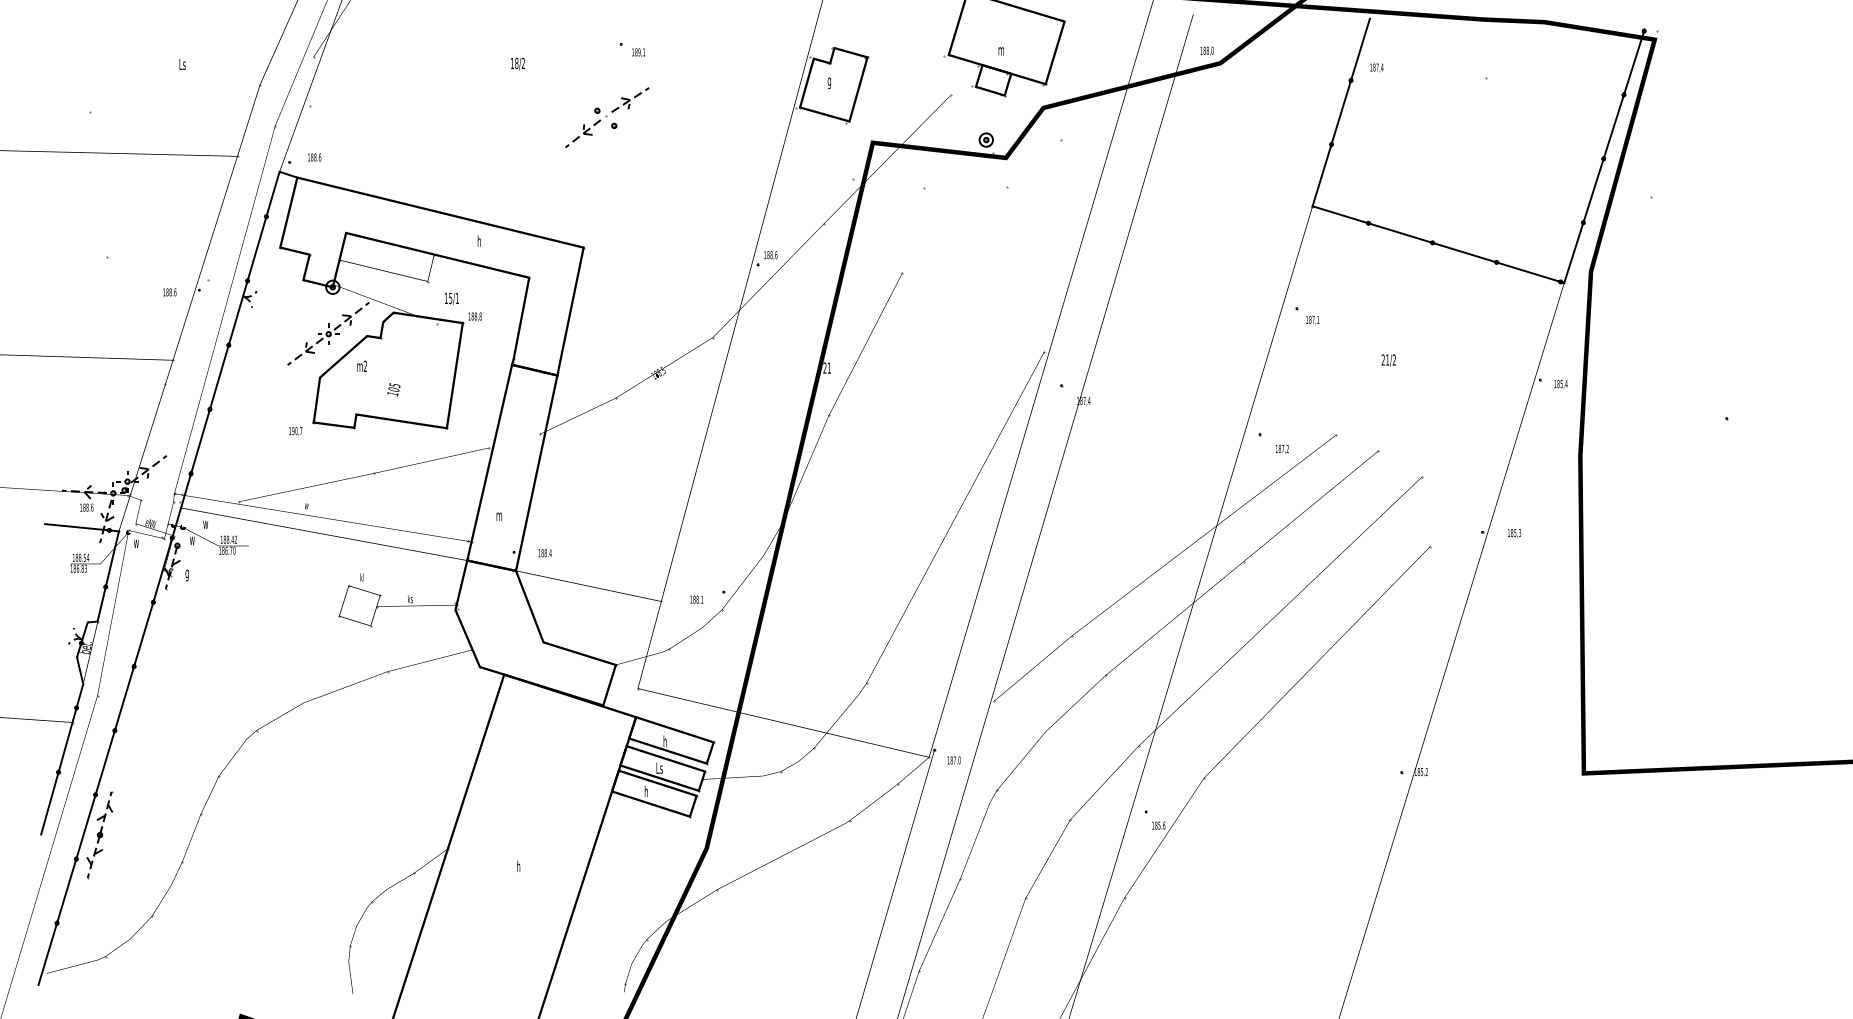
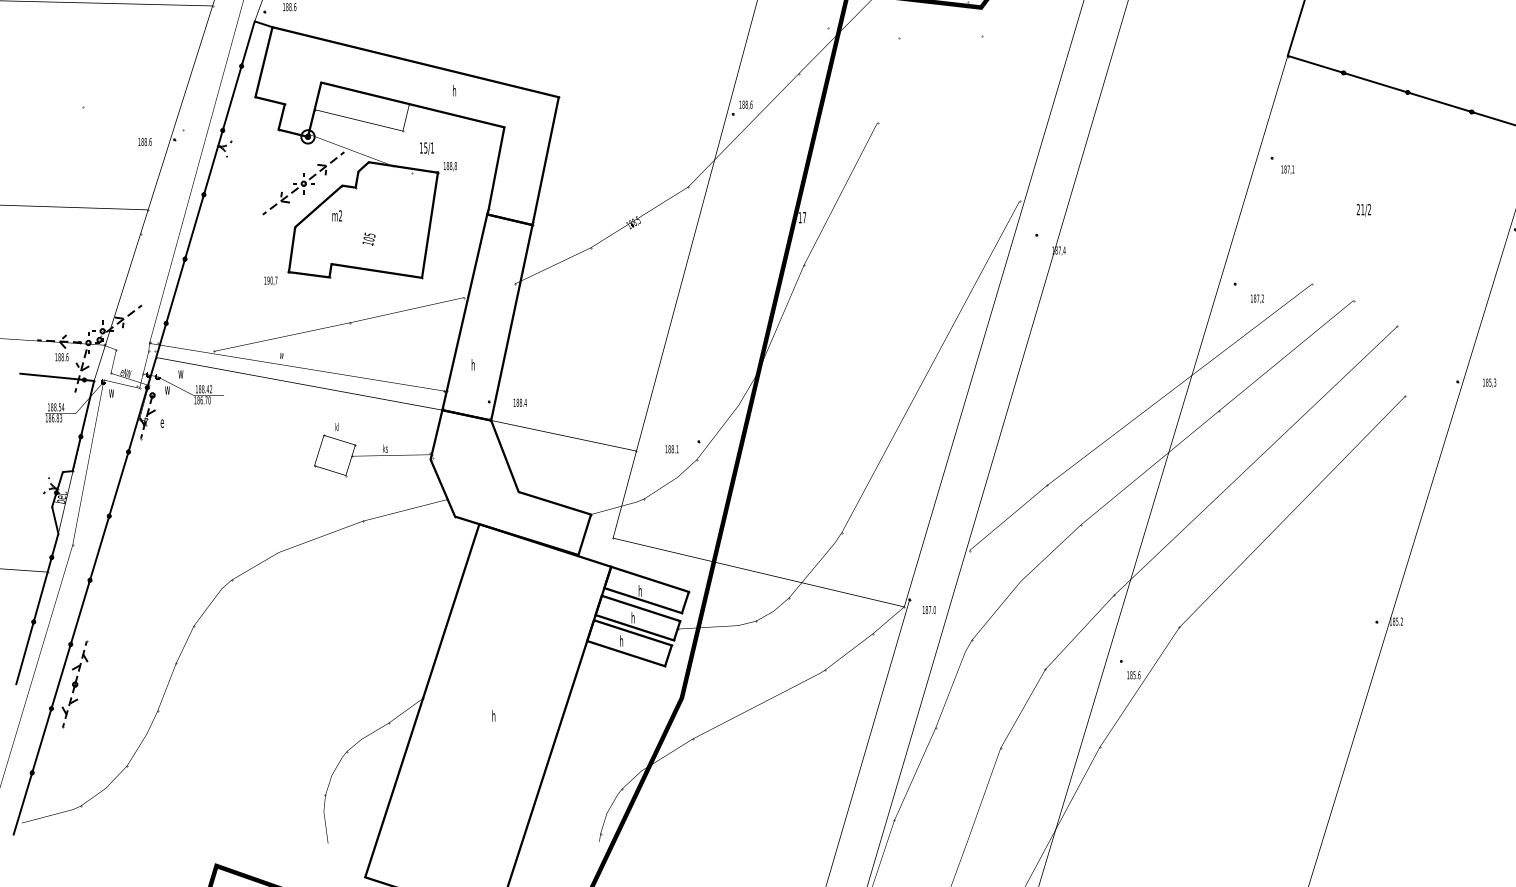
text: (826, 367) -> (801, 217), 21 -> 17
text: (498, 514) -> (473, 364), m -> h
text: (187, 575) -> (162, 425), g -> e
text: (659, 767) -> (634, 617), Ls -> h

